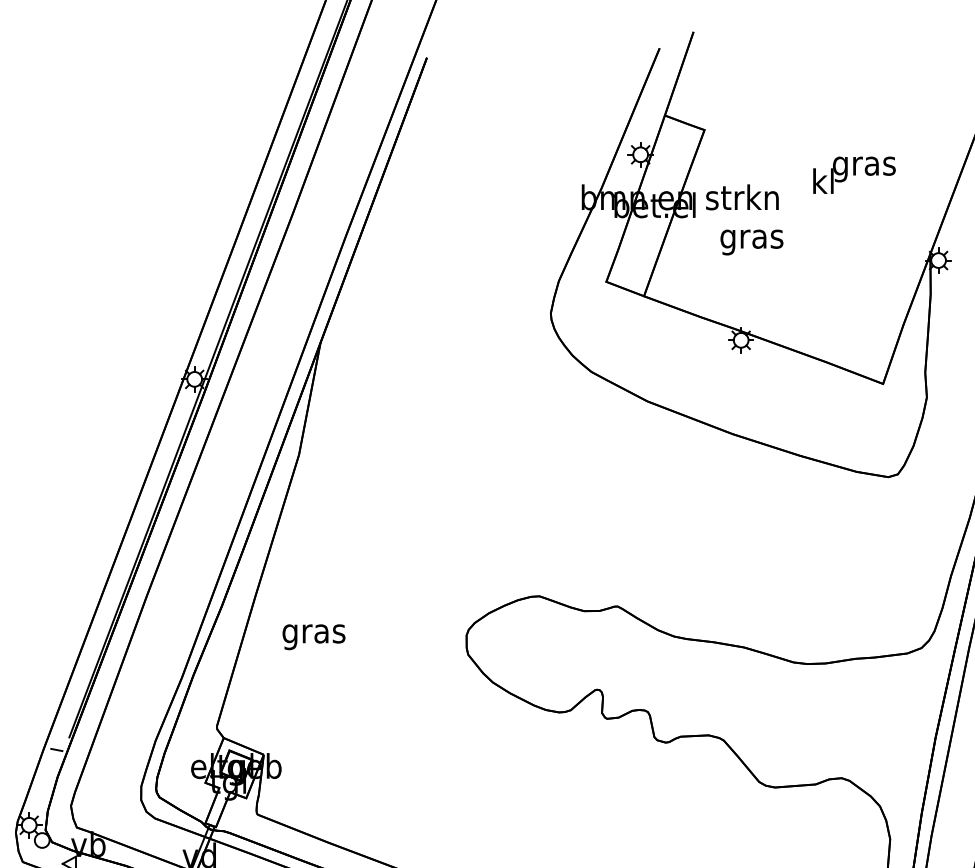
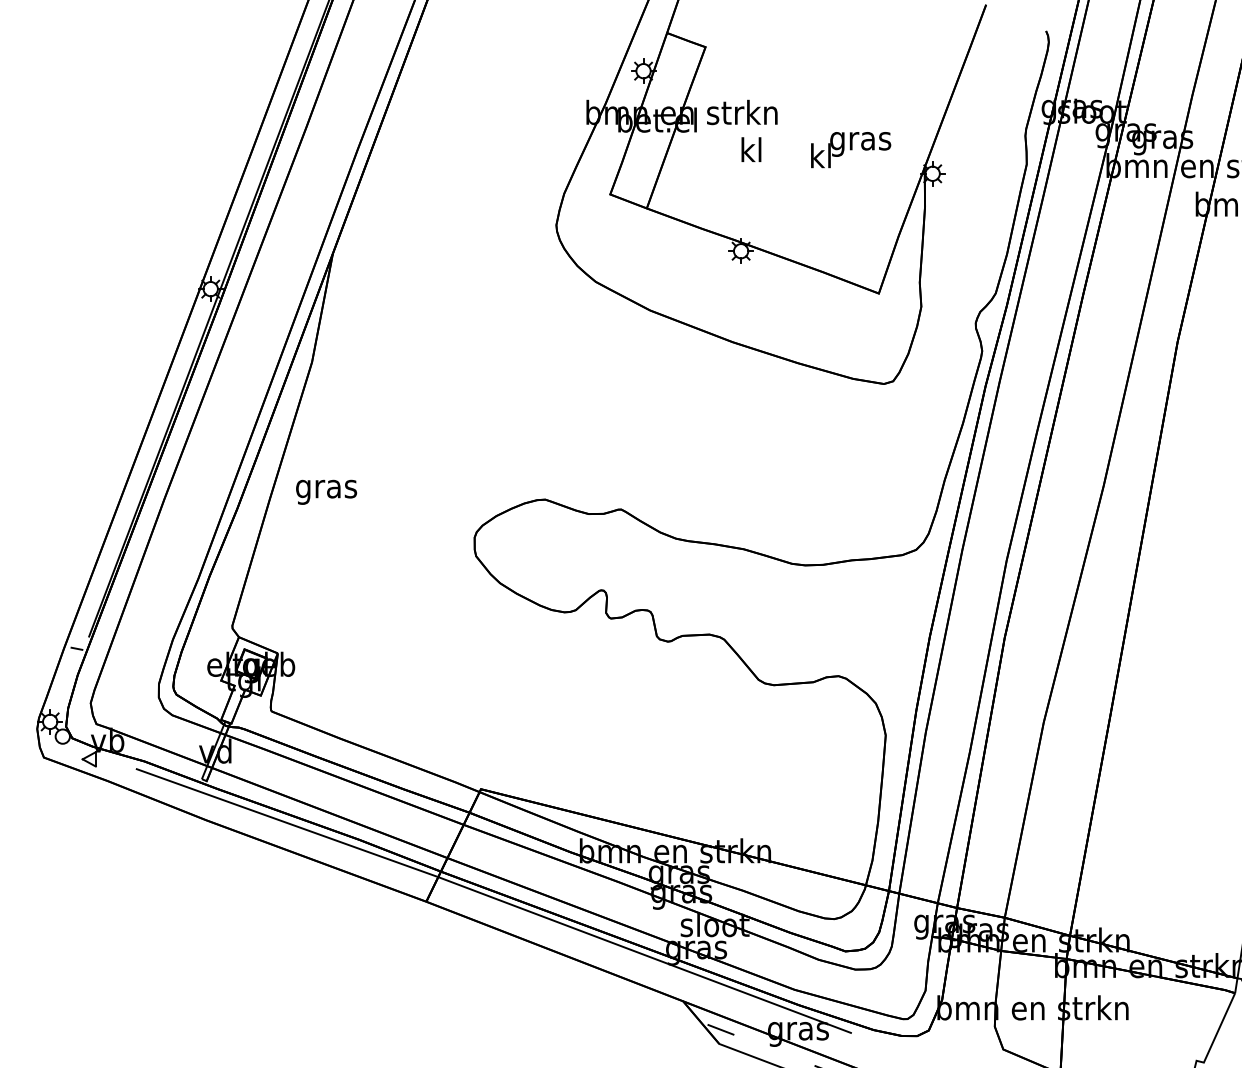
text: (854, 175) -> (851, 150), moved
text: (751, 238) -> (751, 152), gras -> kl
text: (313, 636) -> (326, 491), moved

